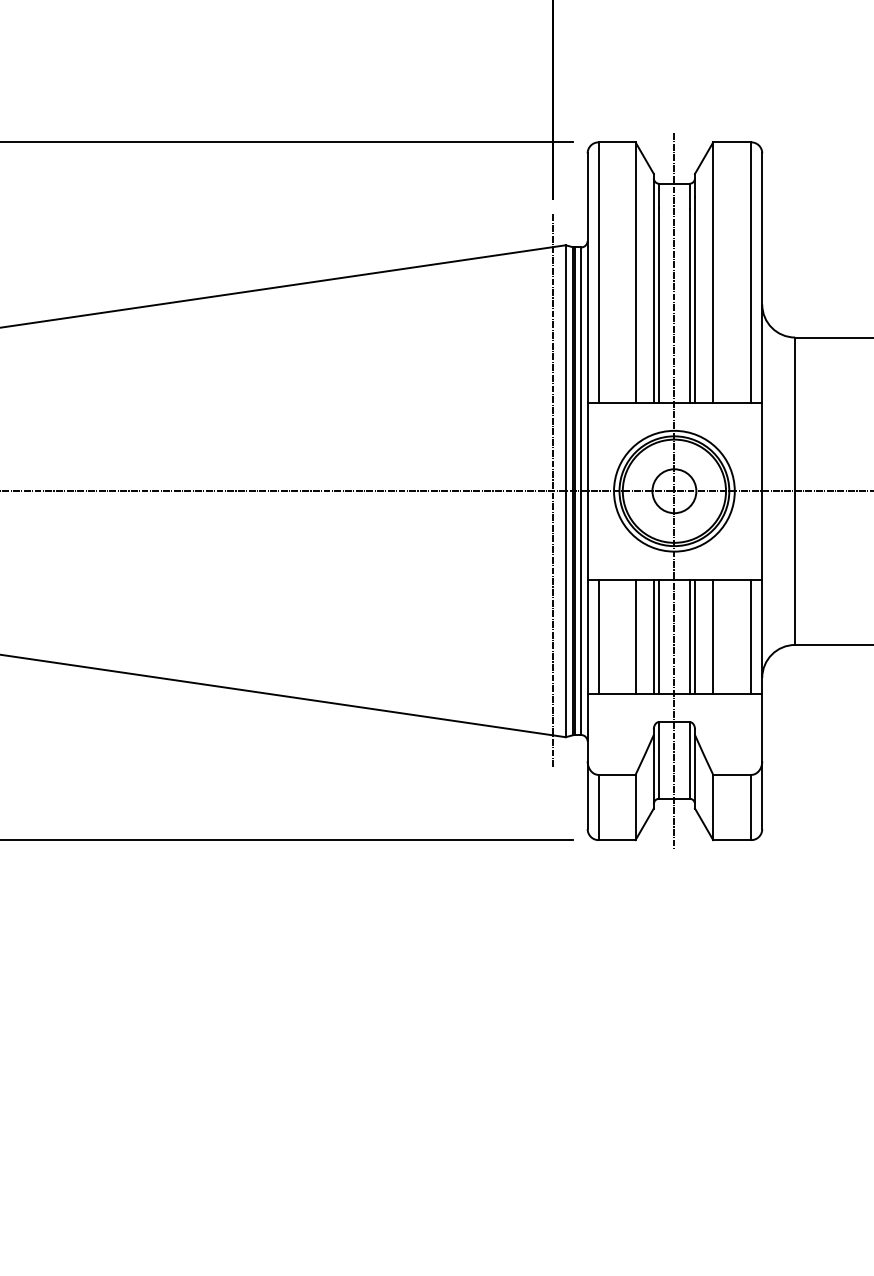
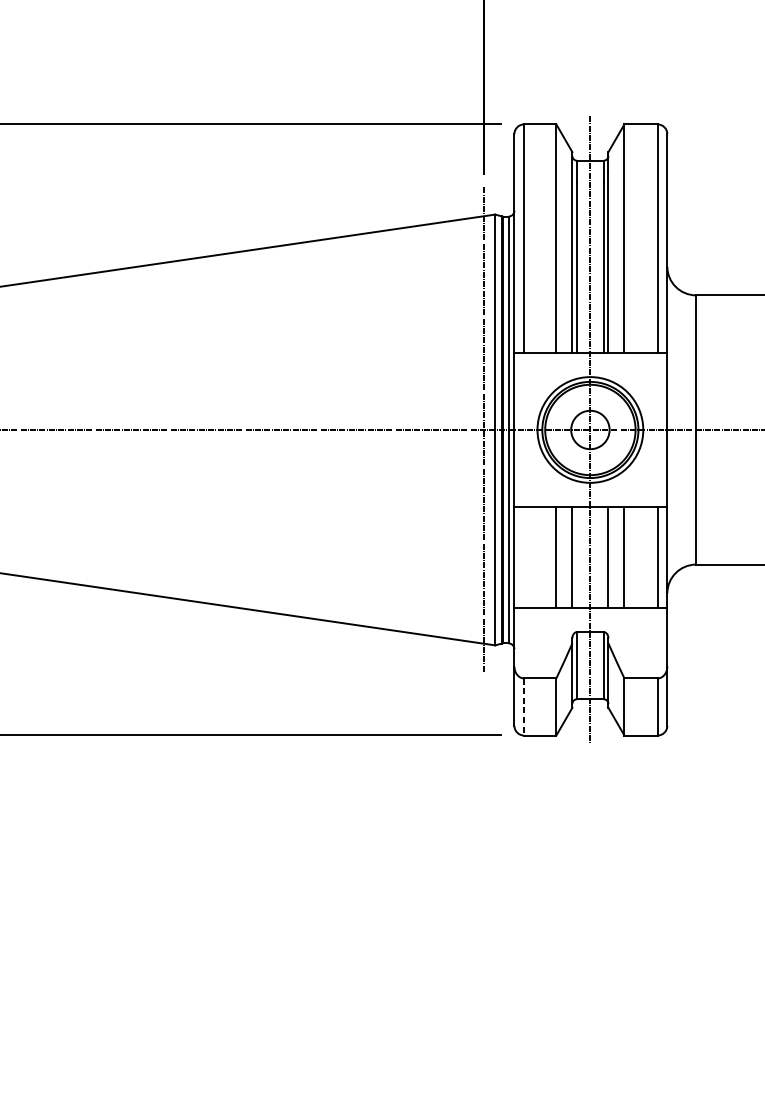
line: (598, 636) -> (523, 557), removed
line: (659, 636) -> (577, 557), removed
line: (689, 636) -> (603, 557), removed
line: (598, 807) -> (523, 706), solid -> dashed

